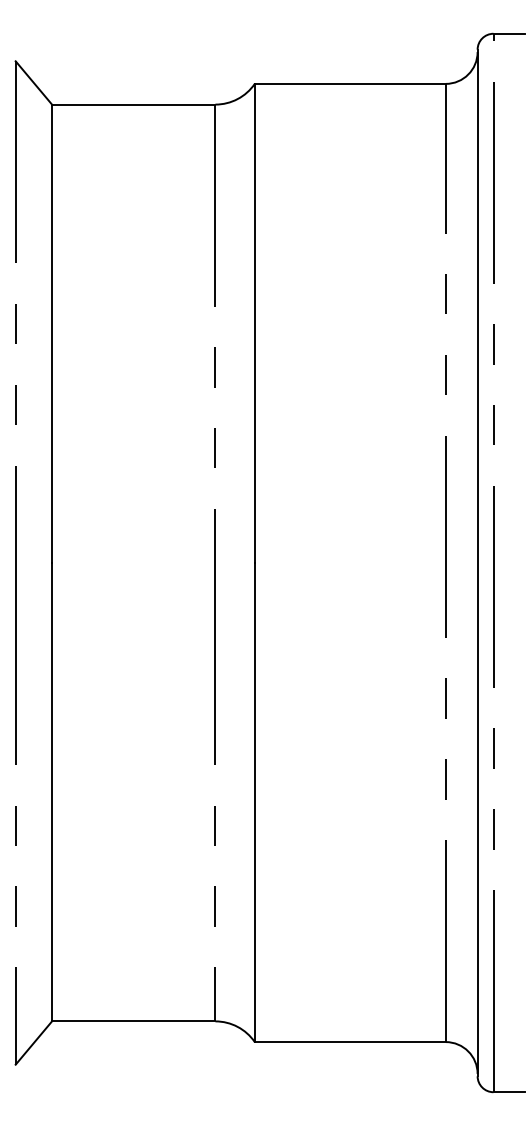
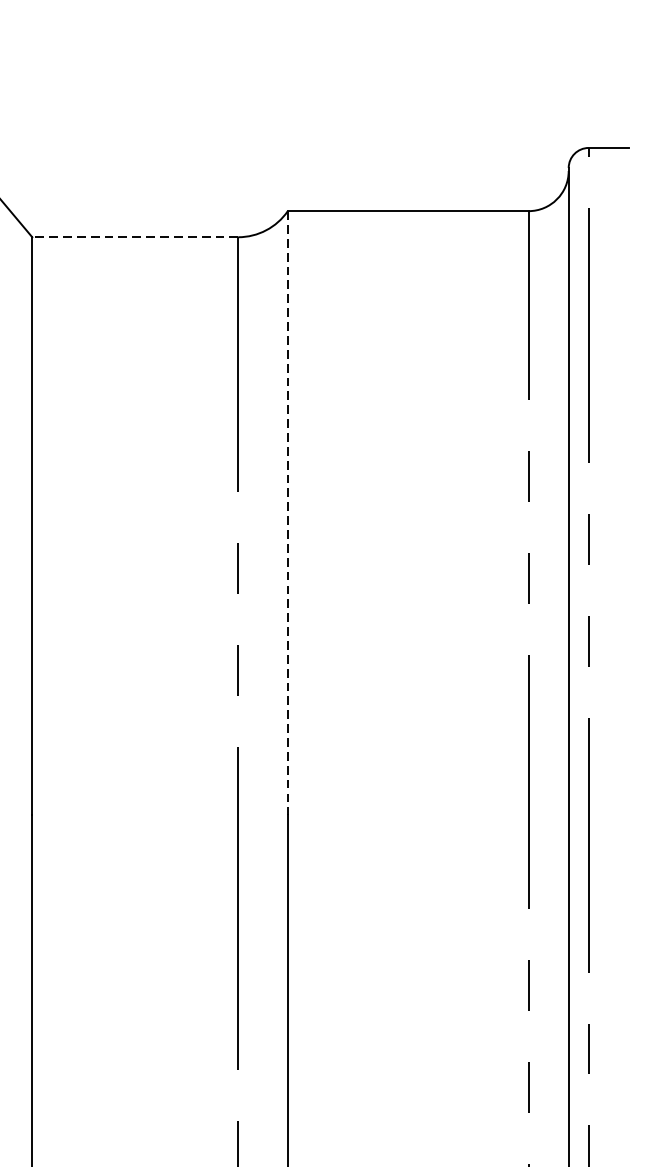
line: (133, 104) -> (134, 237), solid -> dashed
line: (254, 323) -> (287, 513), solid -> dashed

